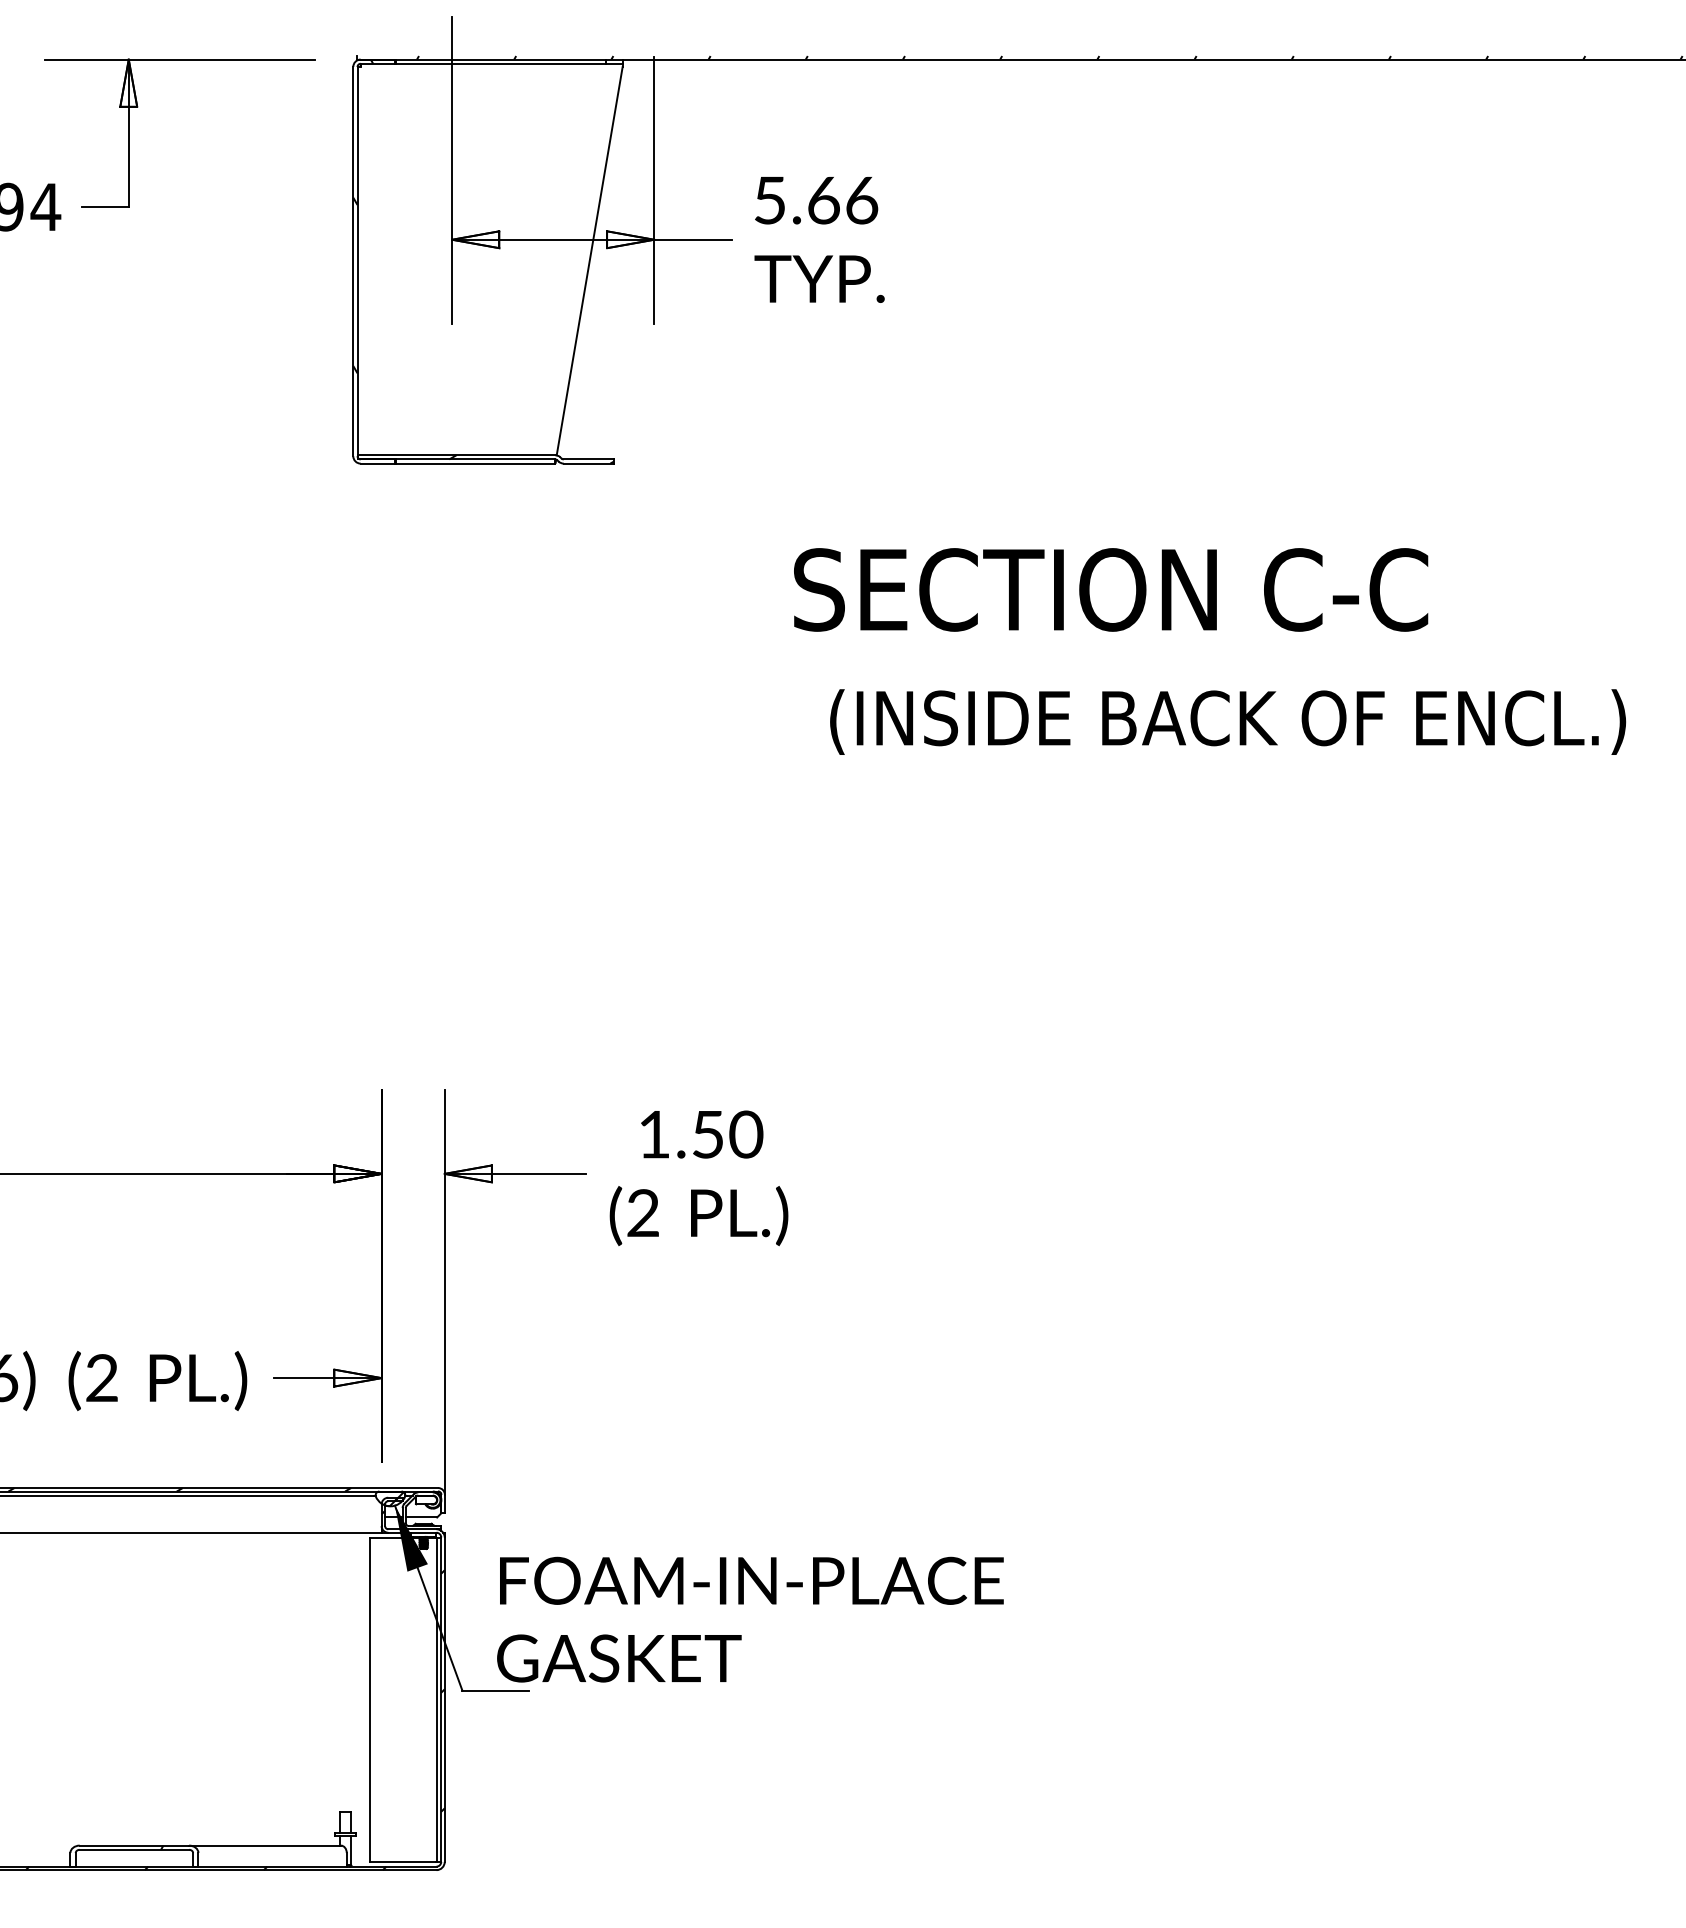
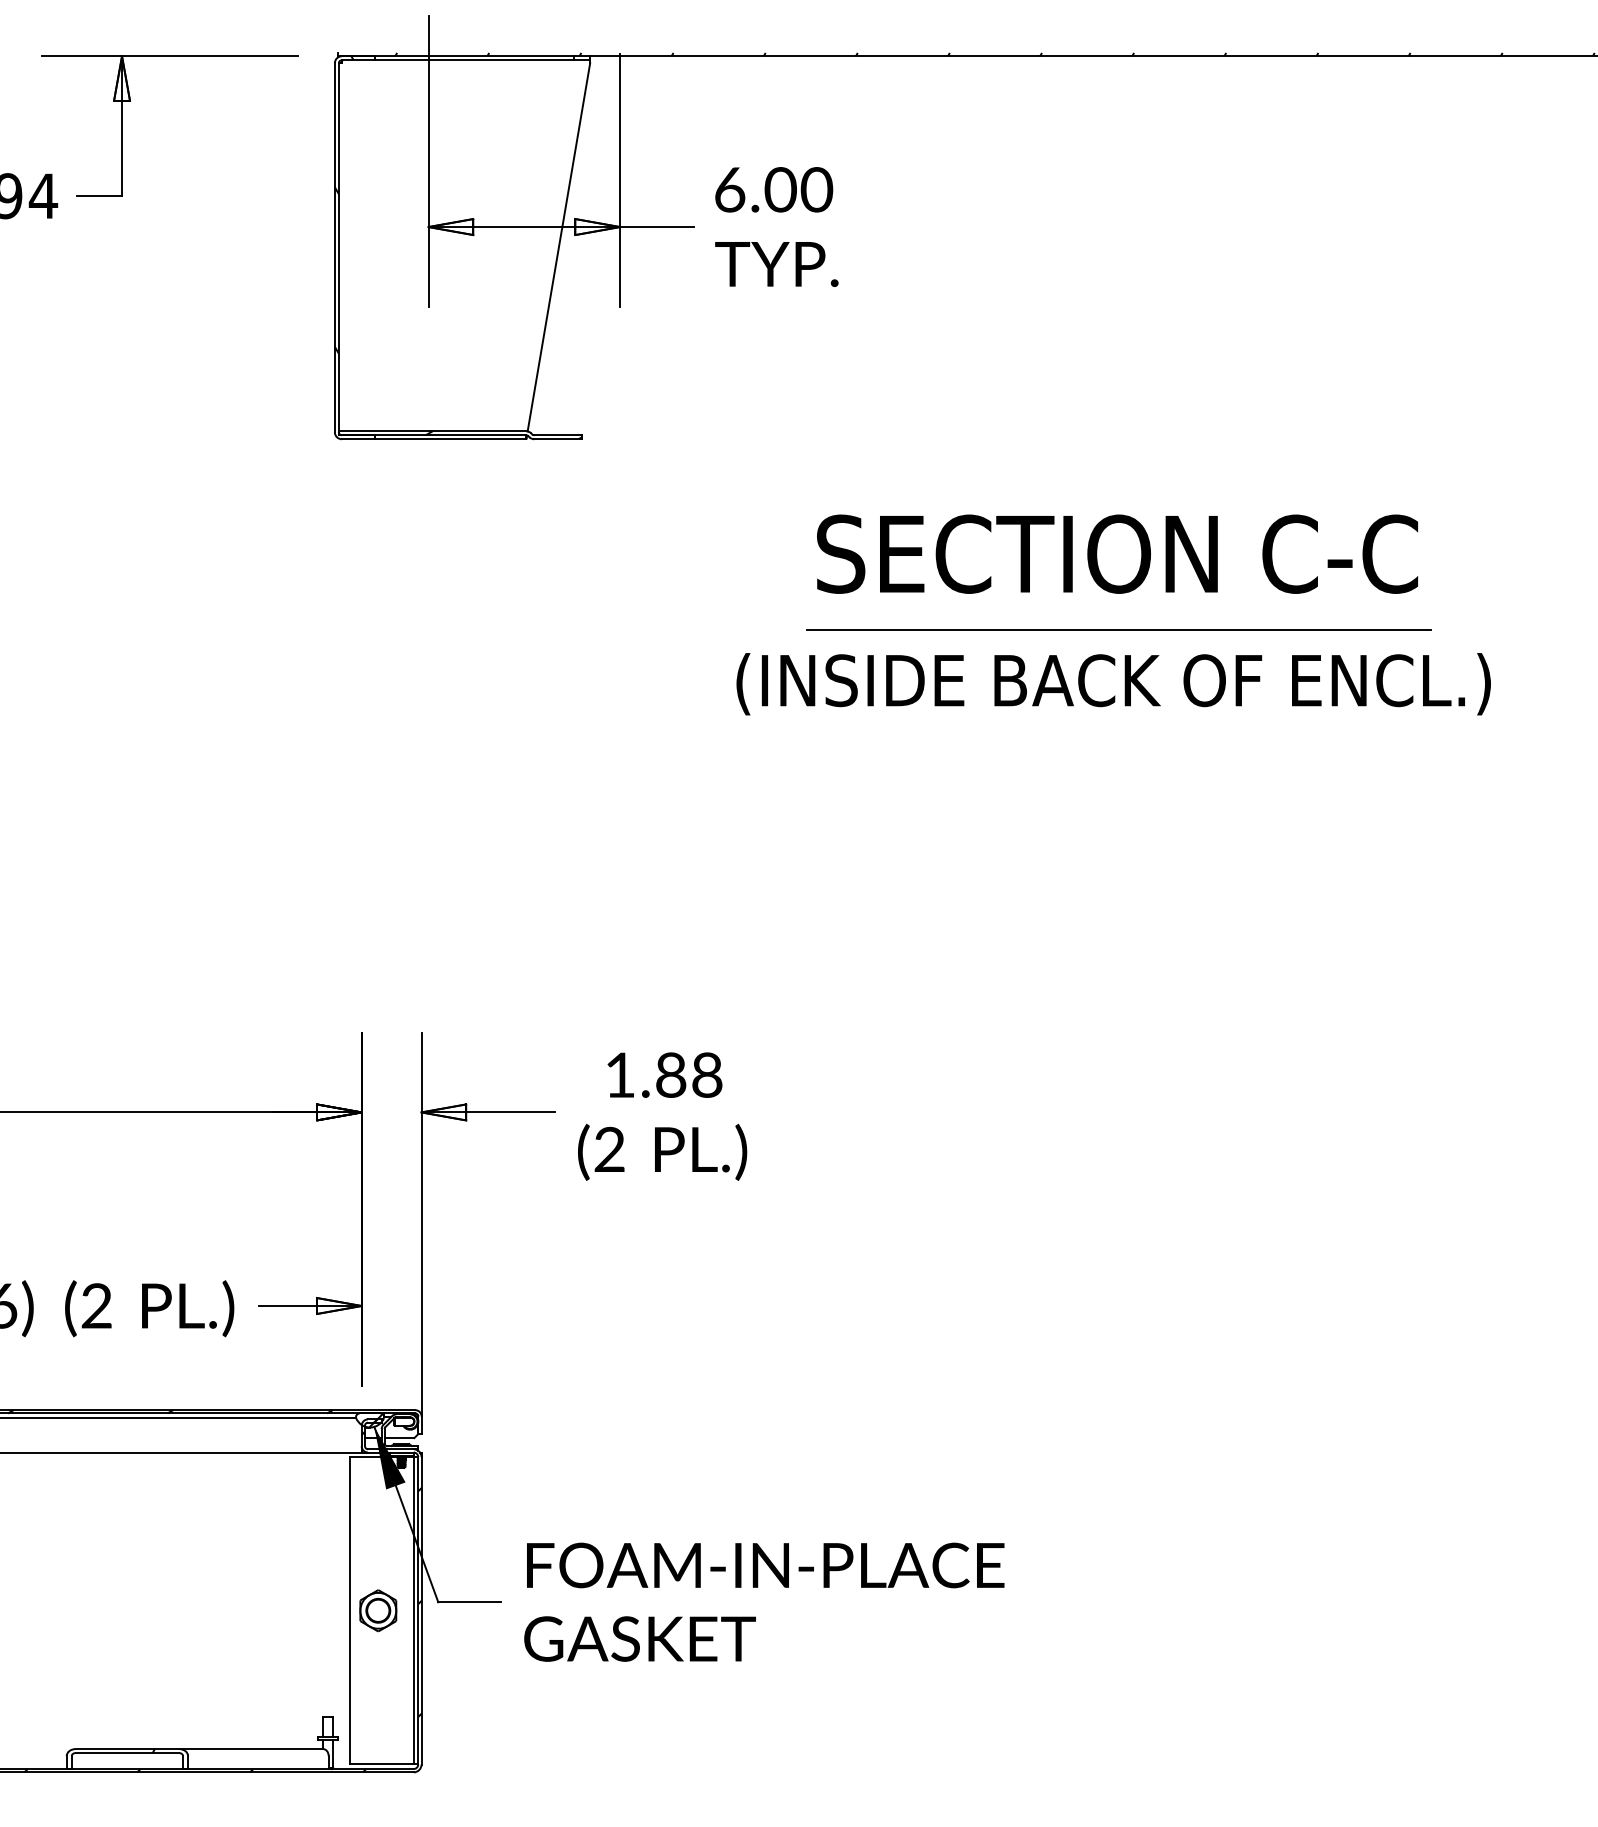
text: (816, 200) -> (773, 189), 5.66 -> 6.00
text: (1111, 589) -> (1117, 553), moved
line: (1180, 664) -> (1118, 629), added
text: (1228, 721) -> (1114, 683), moved
text: (727, 1134) -> (689, 1075), 1.50 -> 1.88
text: (750, 1619) -> (764, 1602), moved
part: (399, 1699) -> (378, 1610), added

